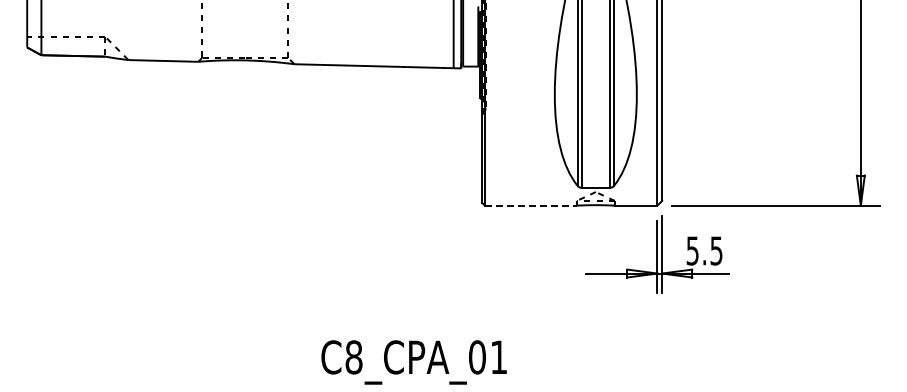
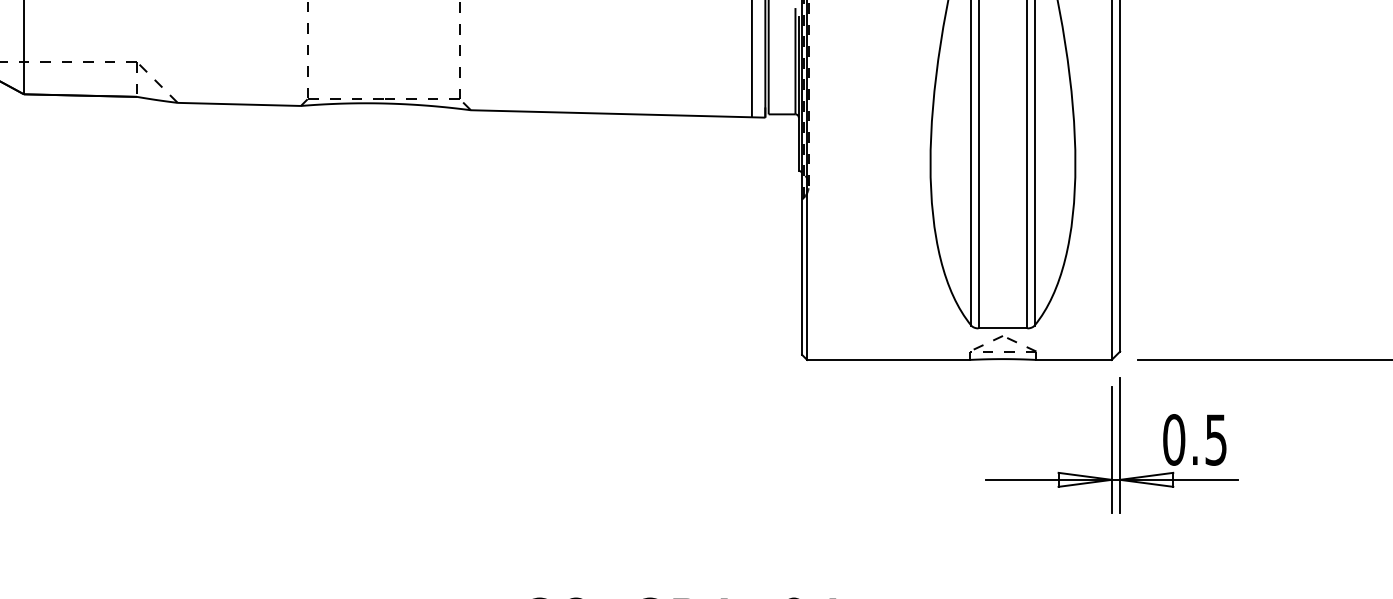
line: (531, 205) -> (889, 359), dashed -> solid
text: (692, 250) -> (1173, 439), 5.5 -> 0.5

